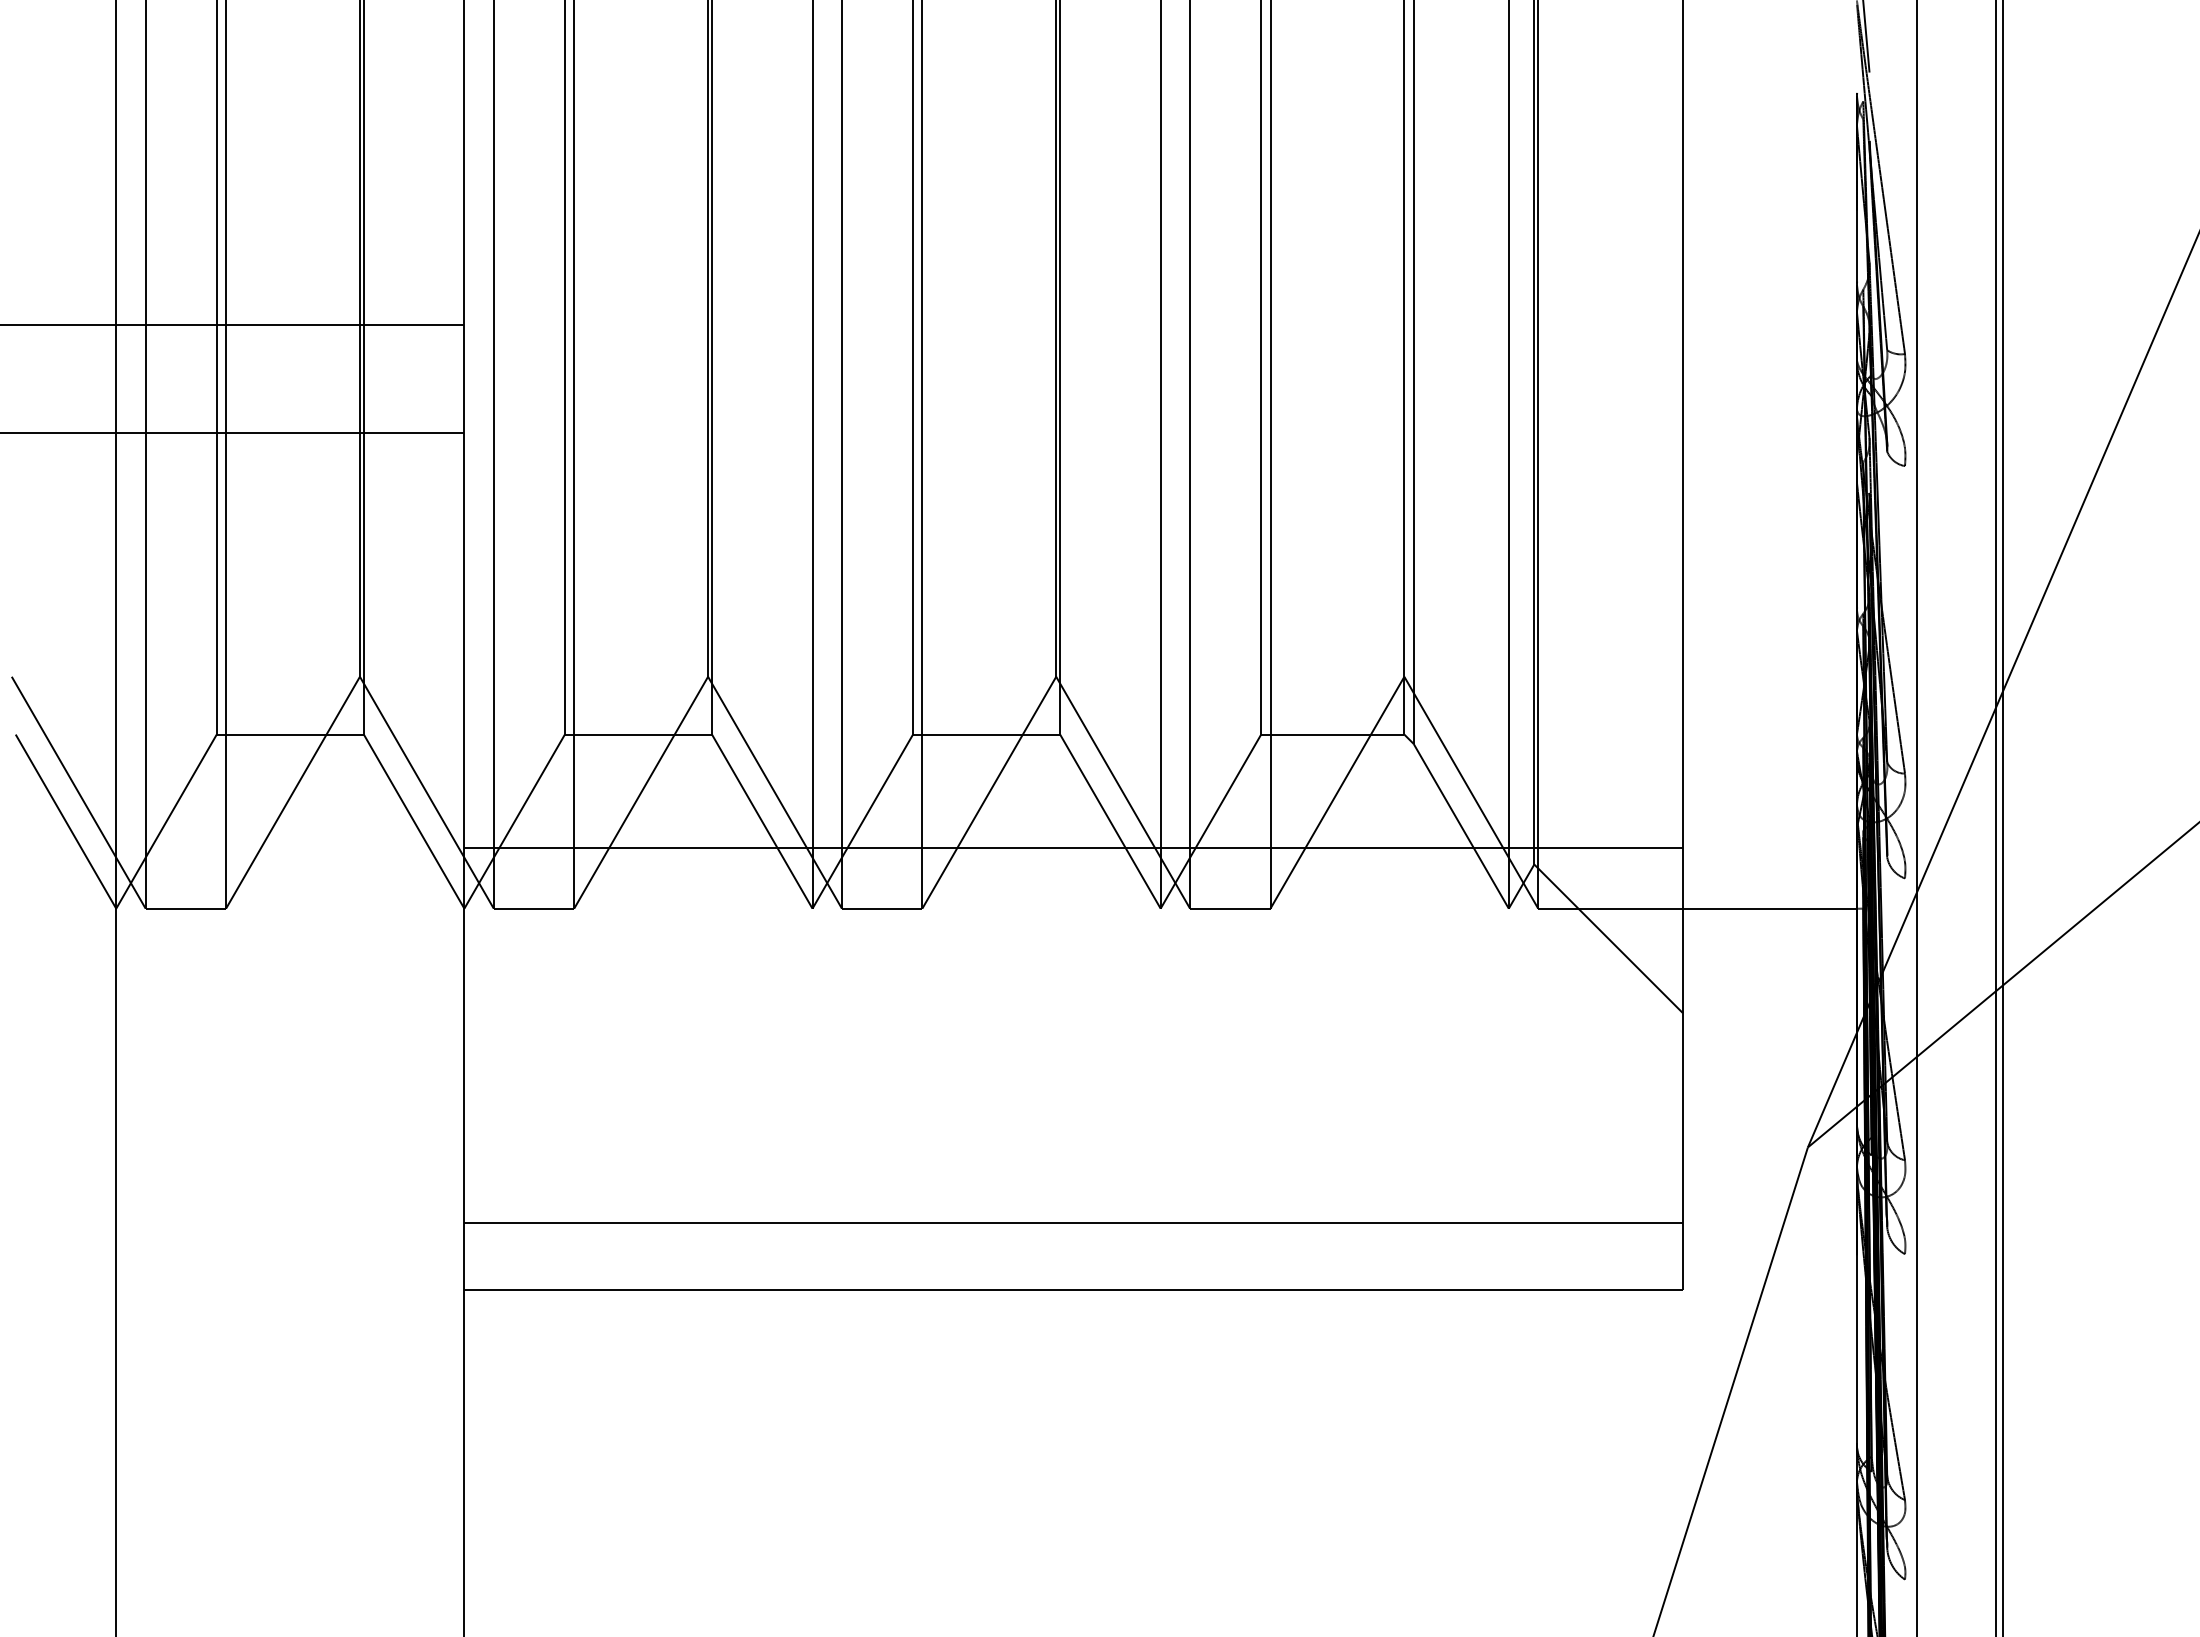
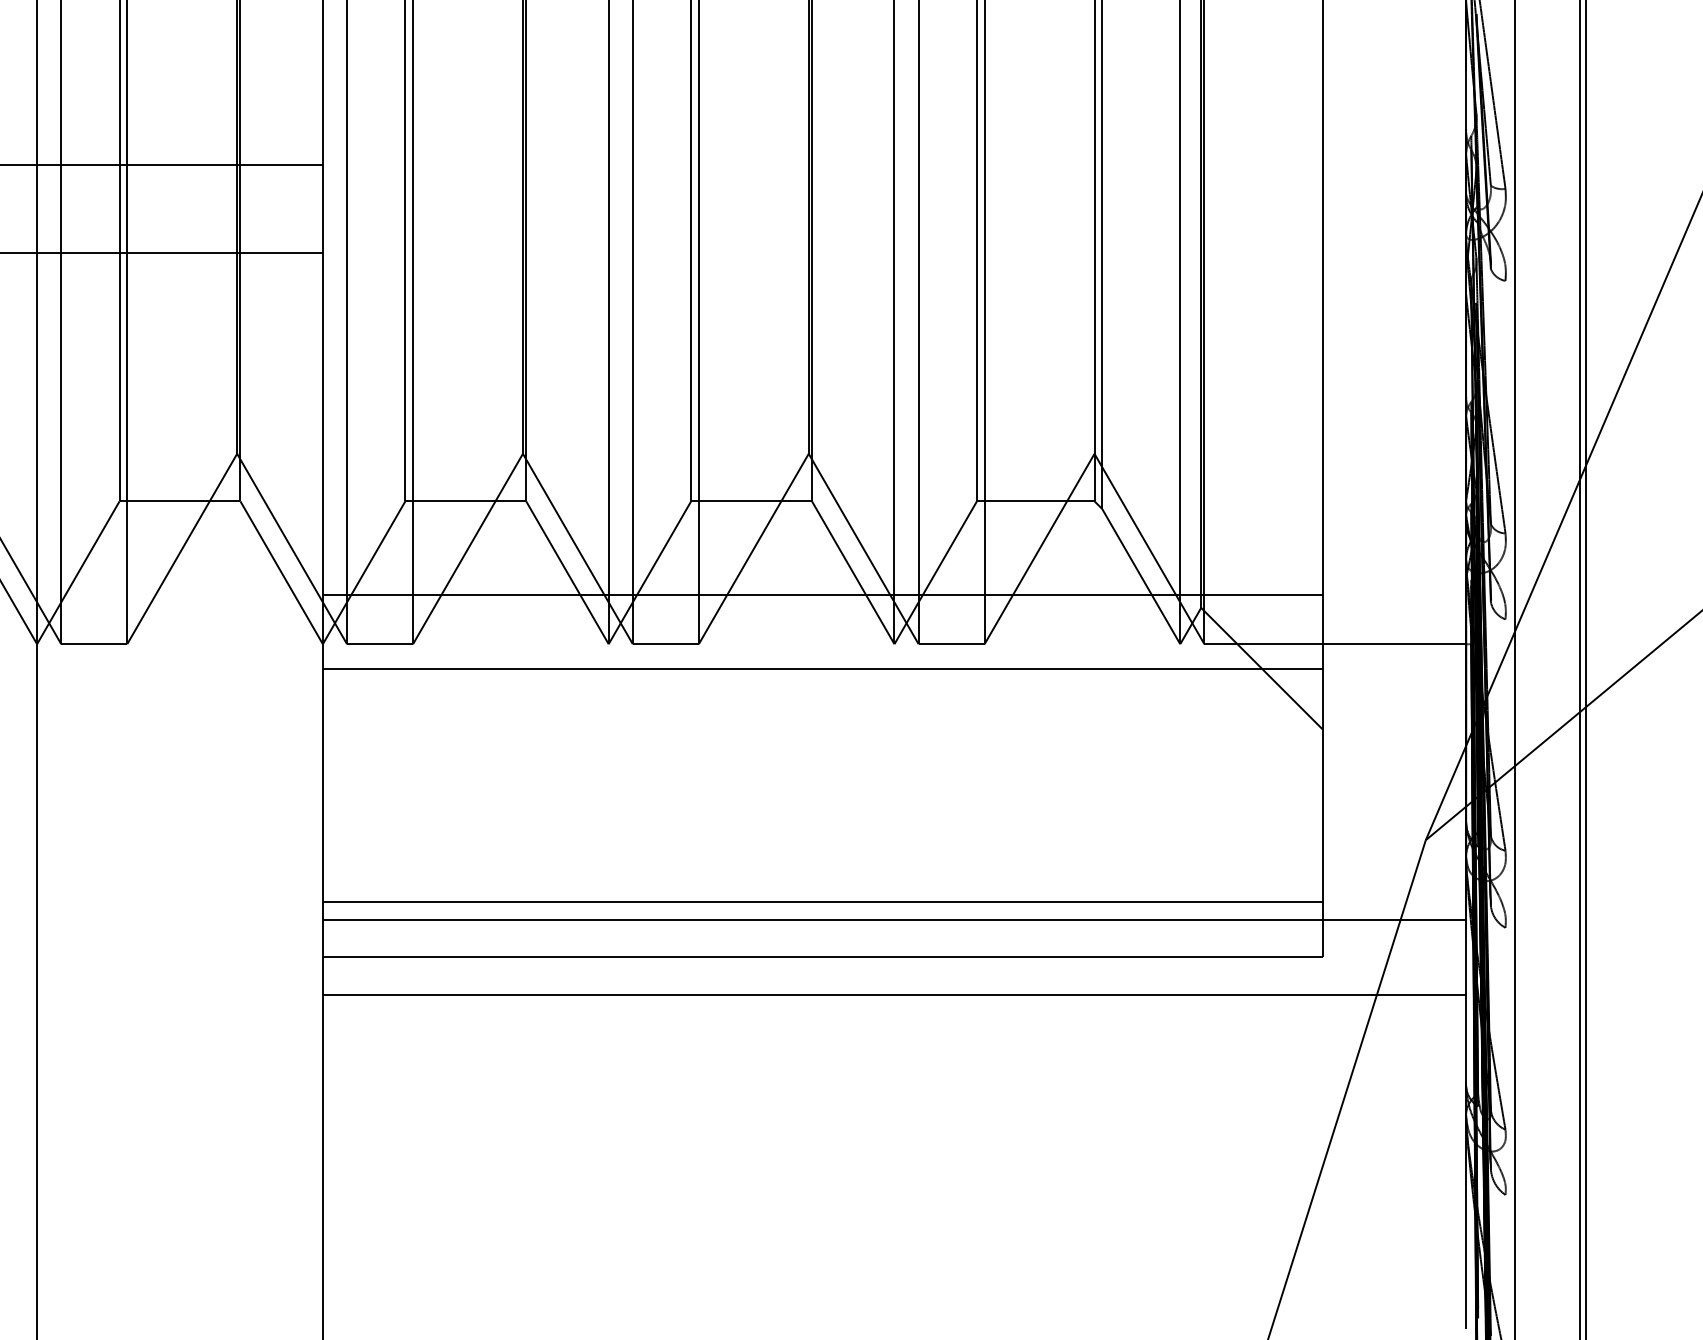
line: (1073, 938) -> (822, 668), added
line: (1160, 1244) -> (894, 919), added
line: (1160, 1336) -> (894, 995), added

